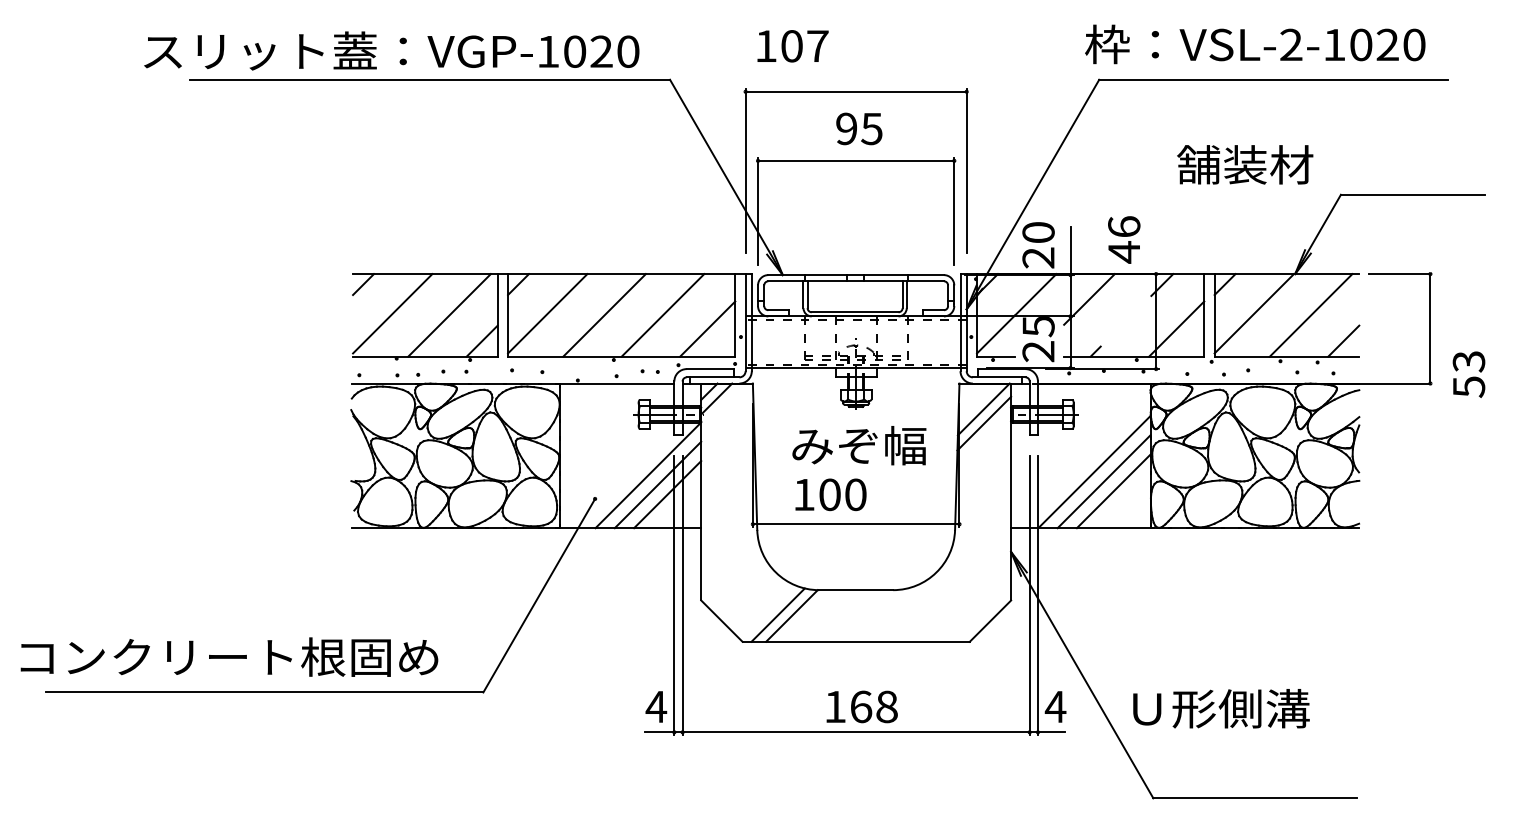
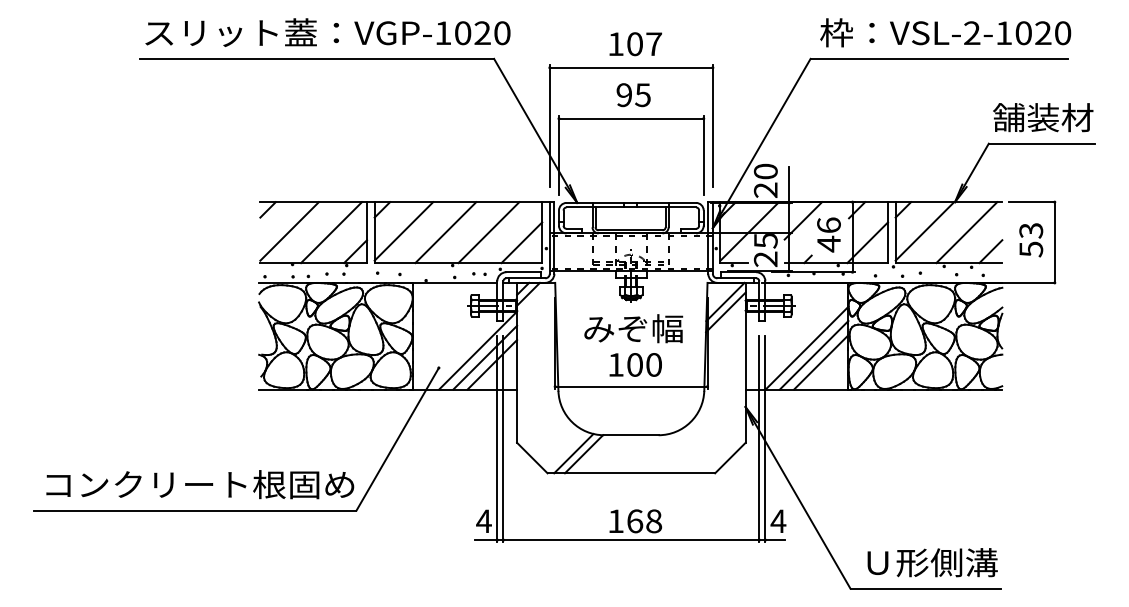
text: (1255, 43) -> (945, 32), moved
text: (792, 46) -> (635, 44), moved
text: (391, 50) -> (327, 32), moved
text: (1245, 164) -> (1043, 117), moved
text: (1123, 239) -> (828, 234), moved
text: (1469, 374) -> (1031, 240), moved
text: (830, 494) -> (635, 364), moved
text: (229, 656) -> (200, 484), moved
text: (1221, 708) -> (932, 562), moved

